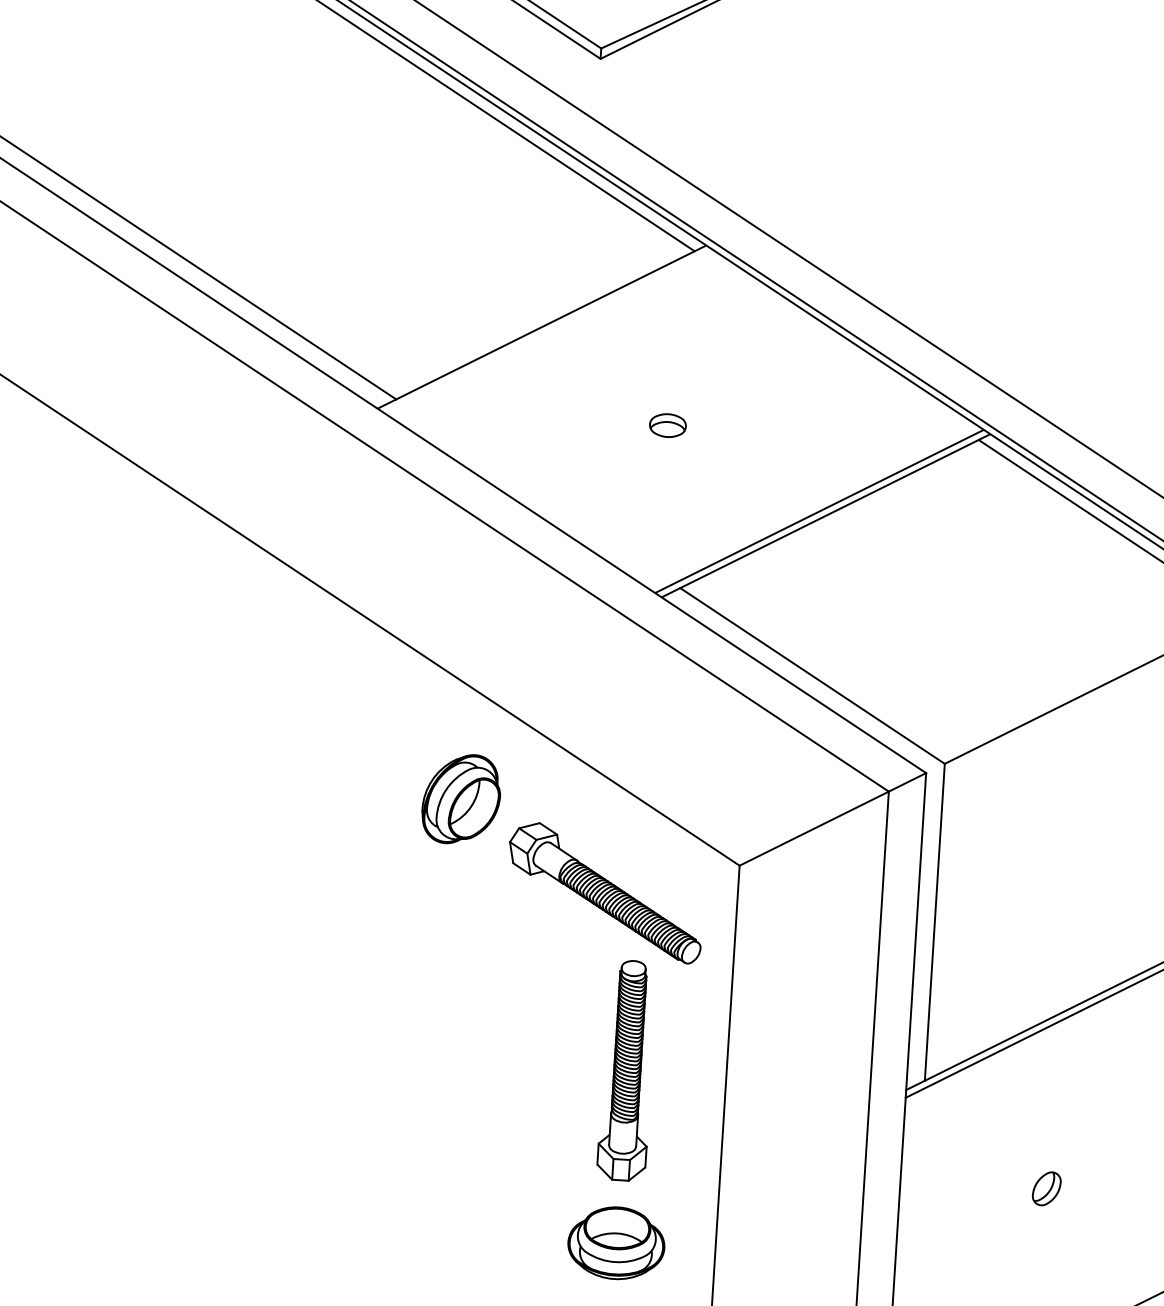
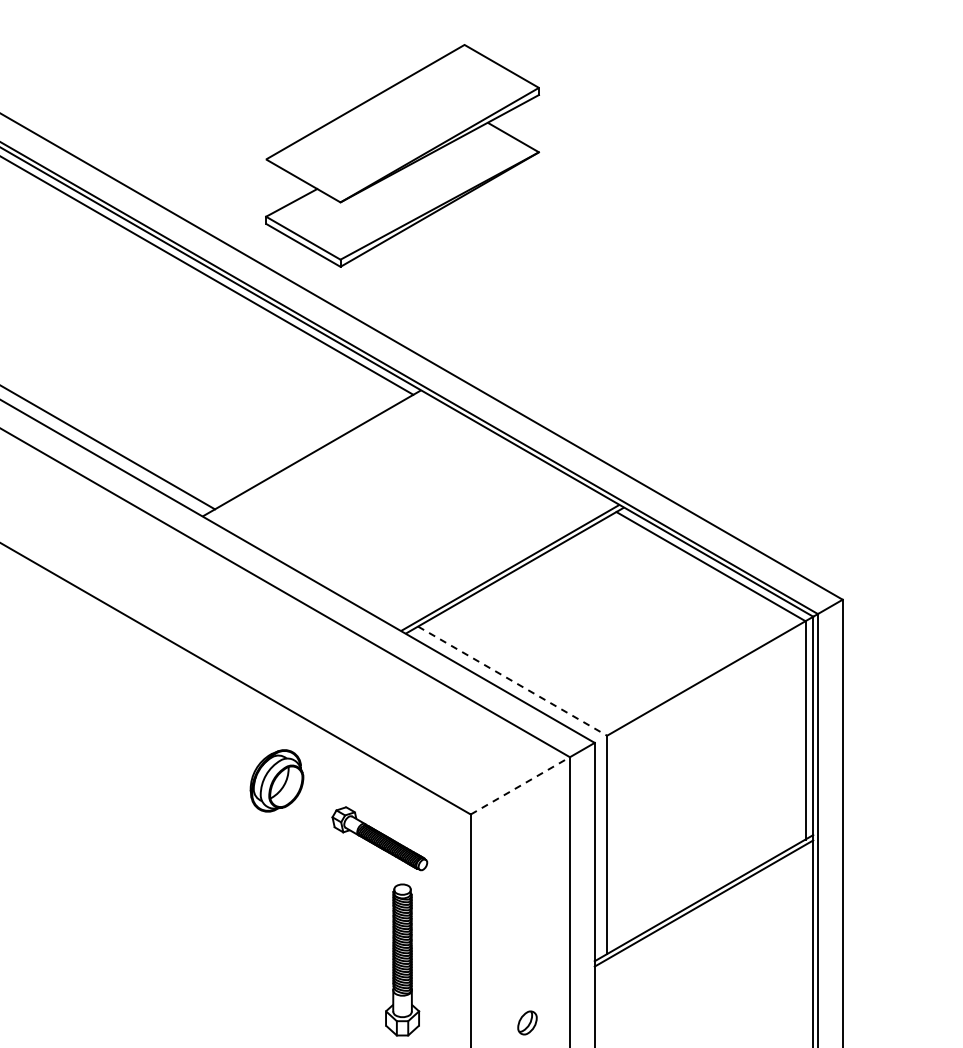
part: (667, 425) -> (402, 515), removed
line: (813, 676) -> (513, 681), solid -> dashed
line: (814, 828) -> (520, 785), solid -> dashed
part: (604, 892) -> (379, 838), size x0.7
part: (1046, 1188) -> (527, 1022), moved

